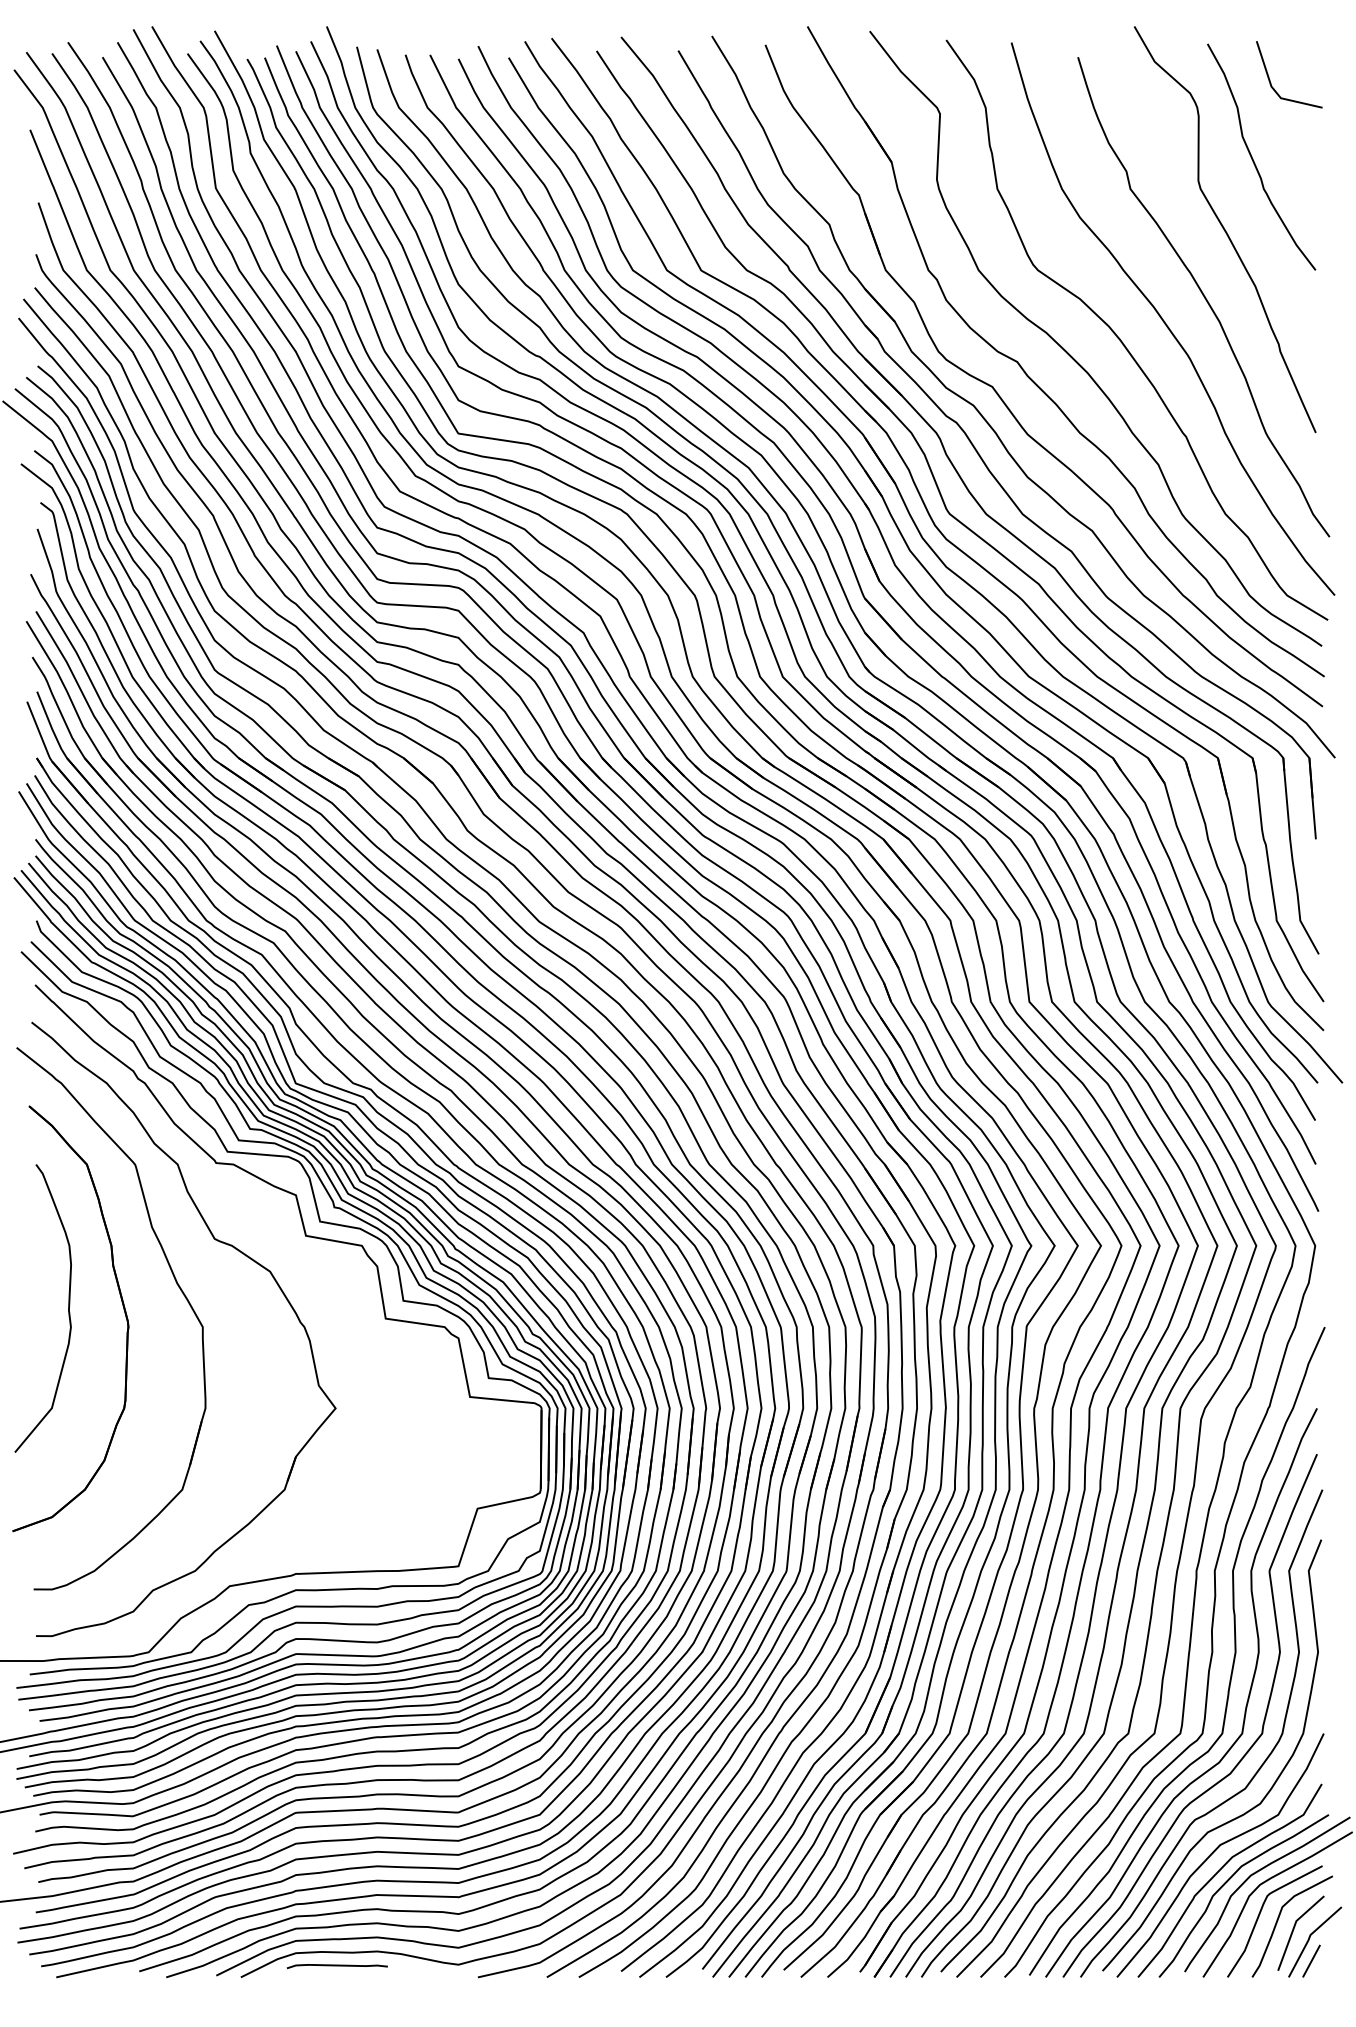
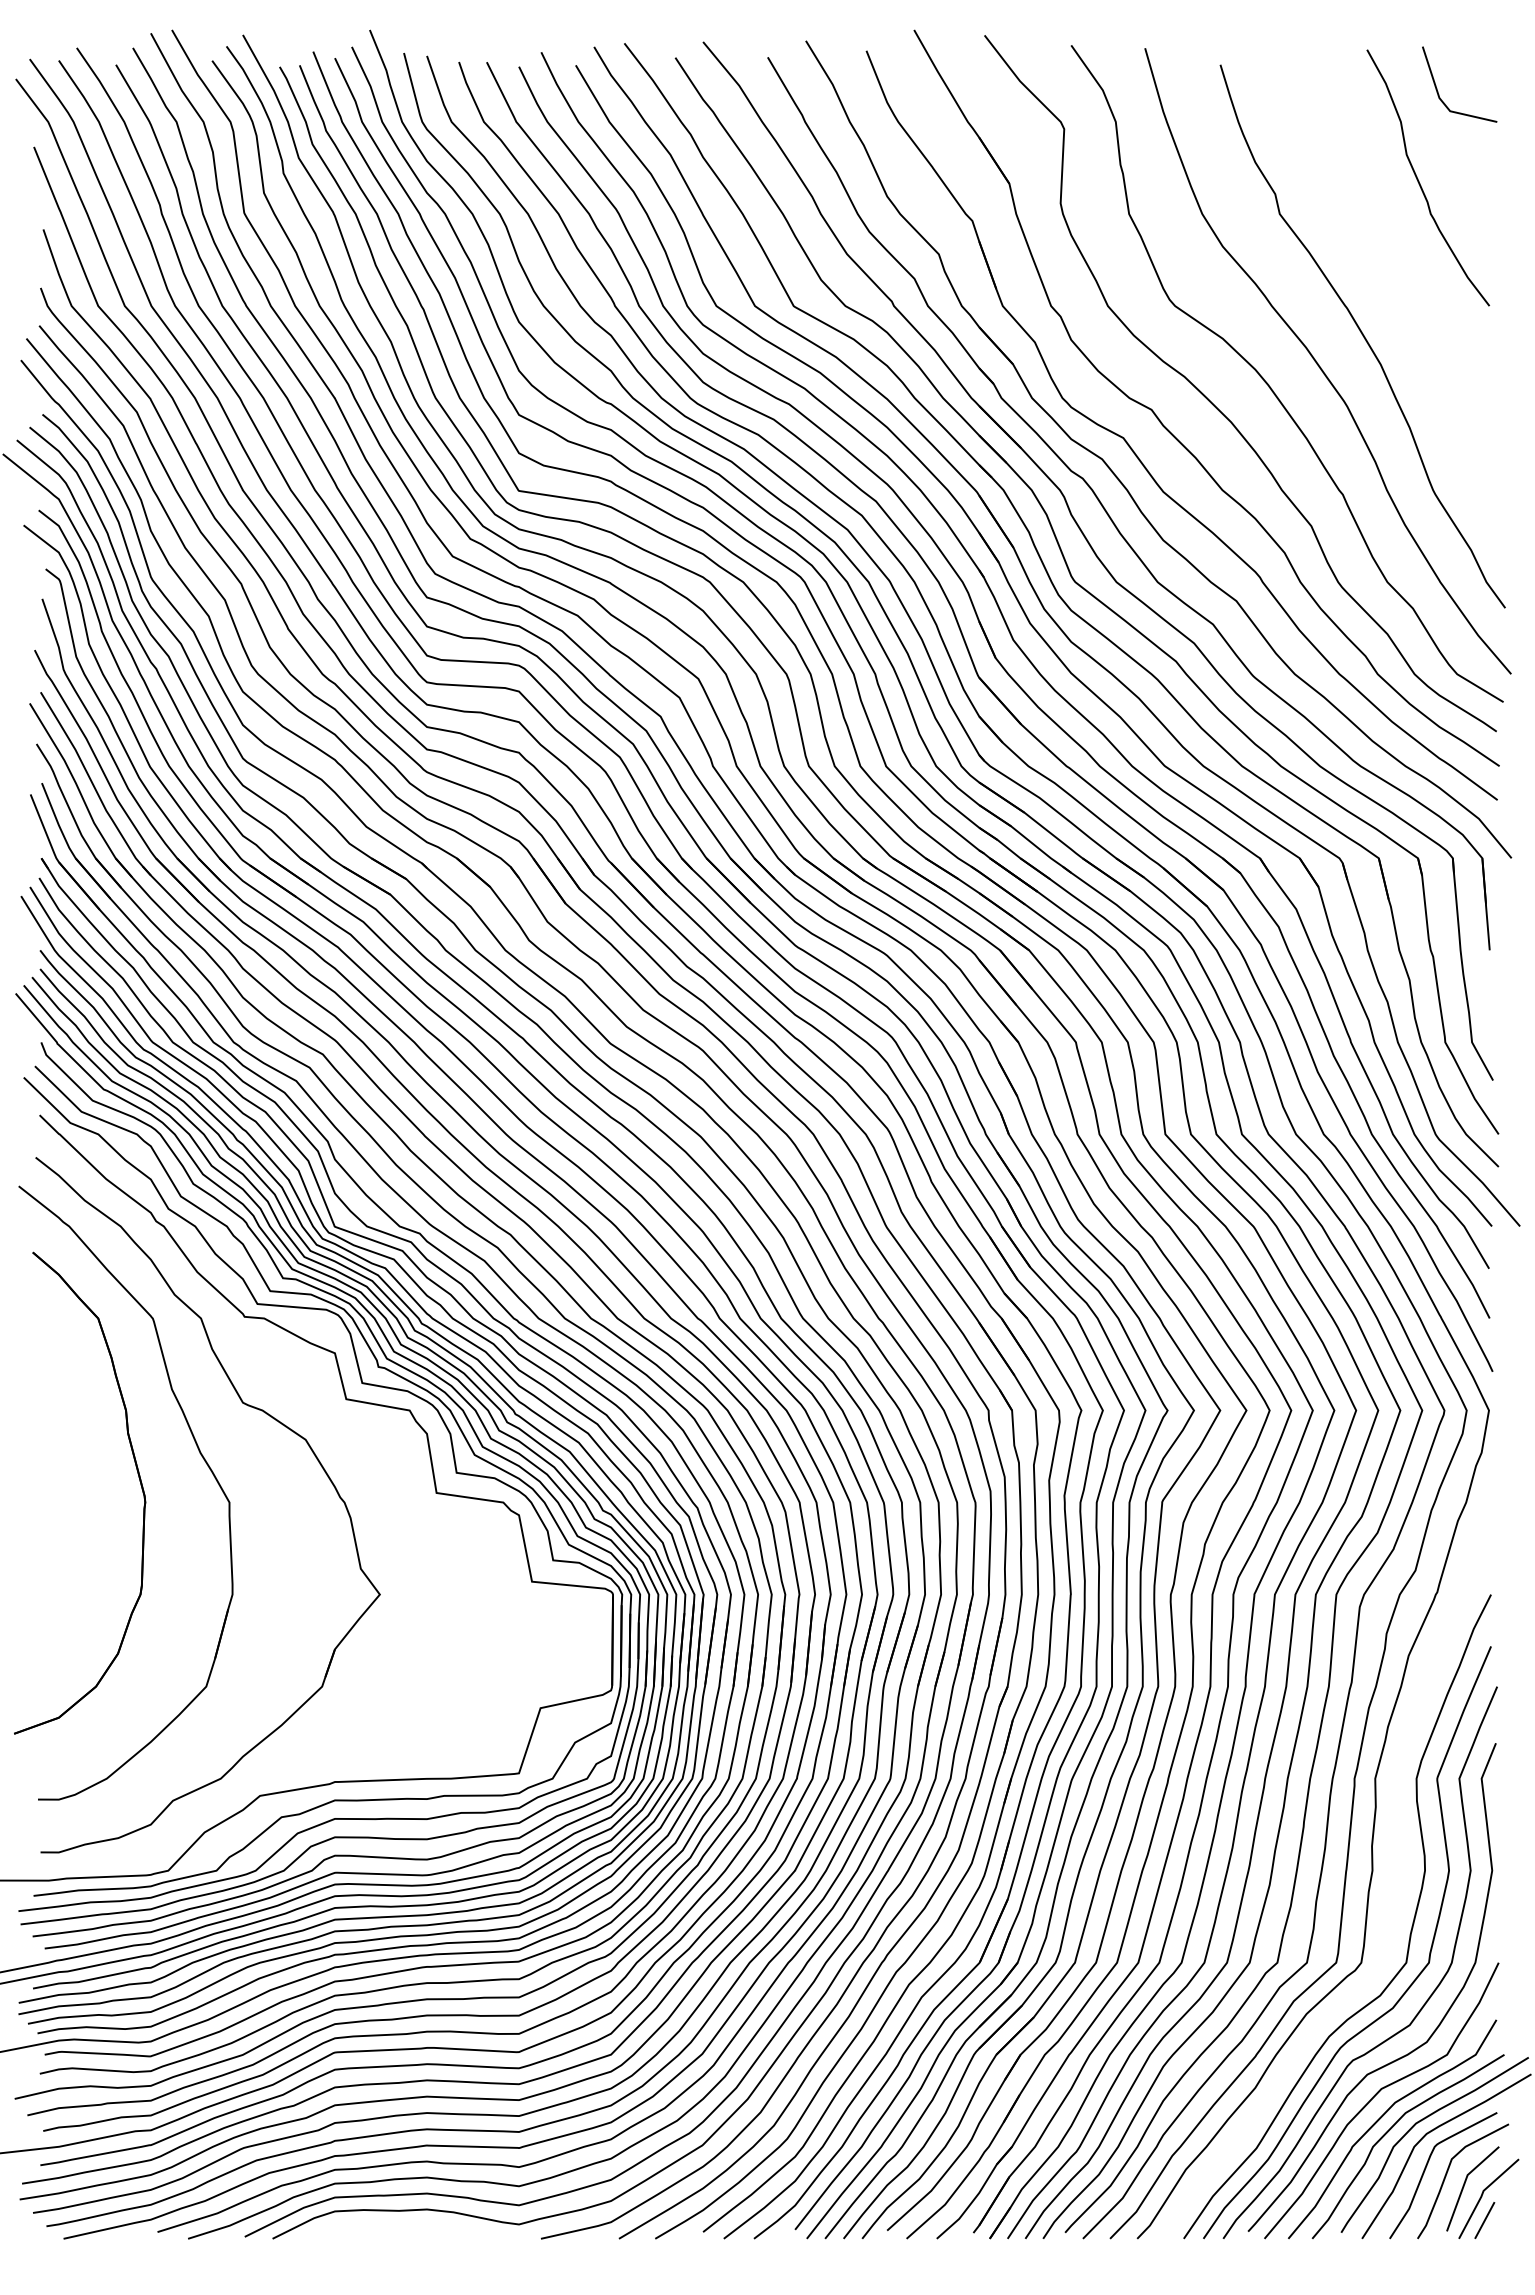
curve: (1225, 229) -> (1387, 259), removed
curve: (68, 1308) -> (77, 1481), removed
curve: (1232, 1662) -> (1395, 1882), removed
curve: (336, 1966) -> (380, 2226), removed

